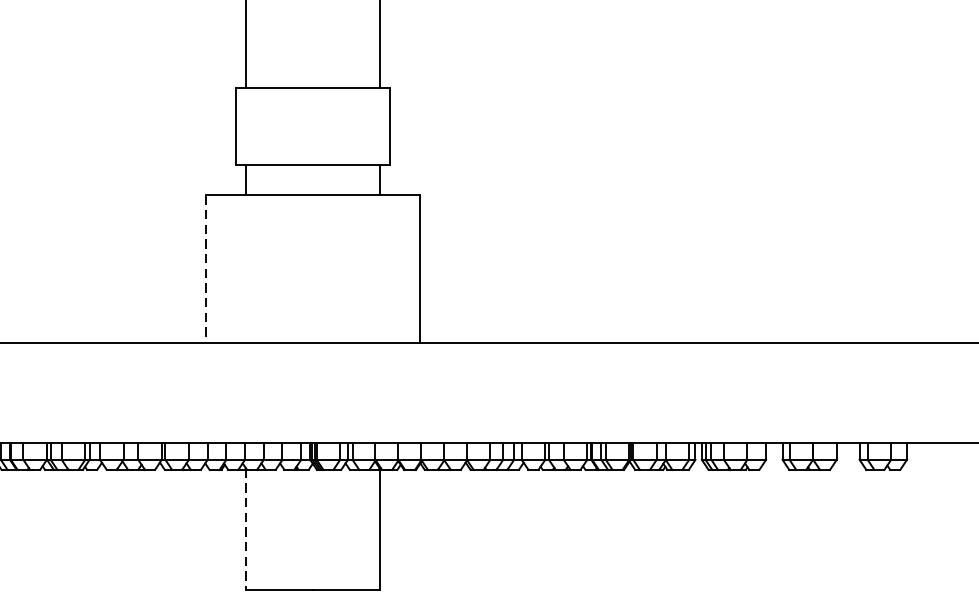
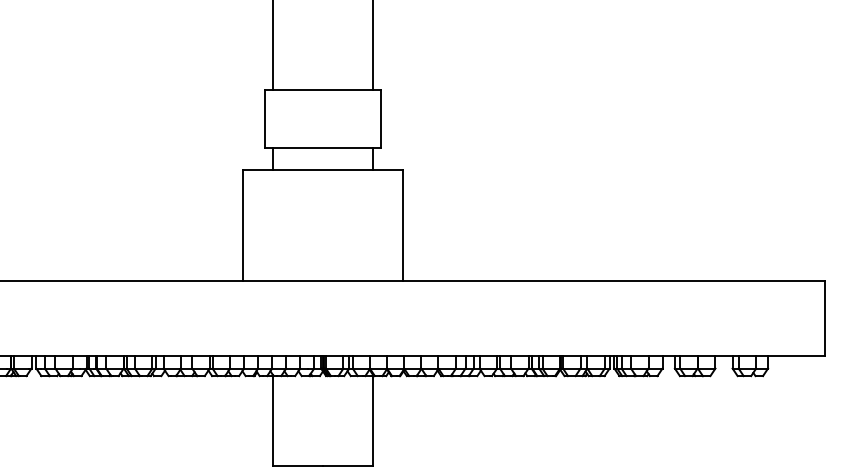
line: (205, 270) -> (242, 226), dashed -> solid
line: (245, 529) -> (272, 420), dashed -> solid

